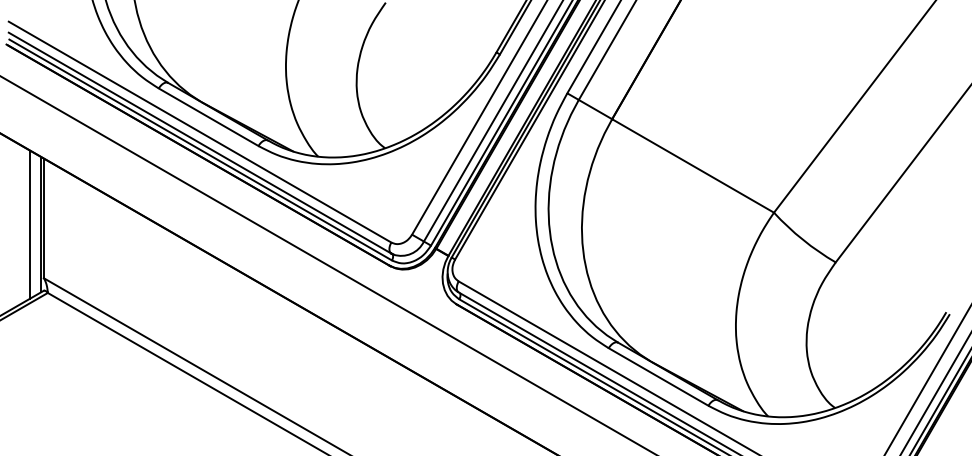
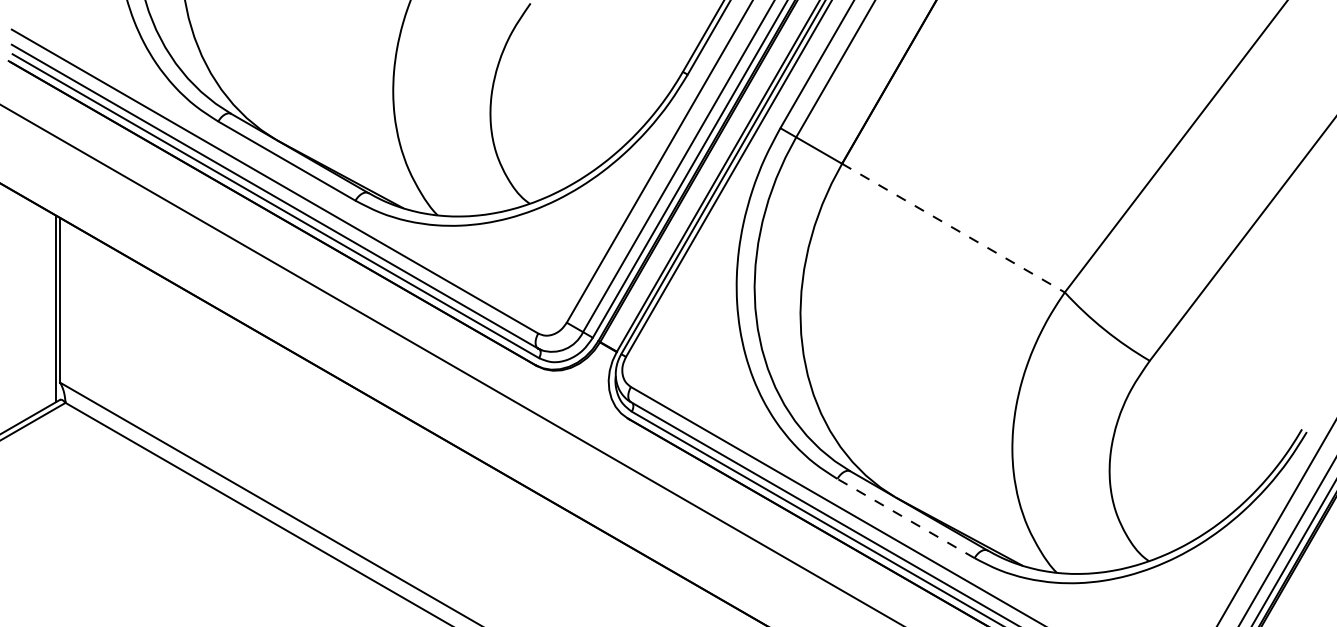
line: (693, 166) -> (953, 228), solid -> dashed
line: (30, 224) -> (41, 308), removed
line: (658, 376) -> (905, 518), solid -> dashed

